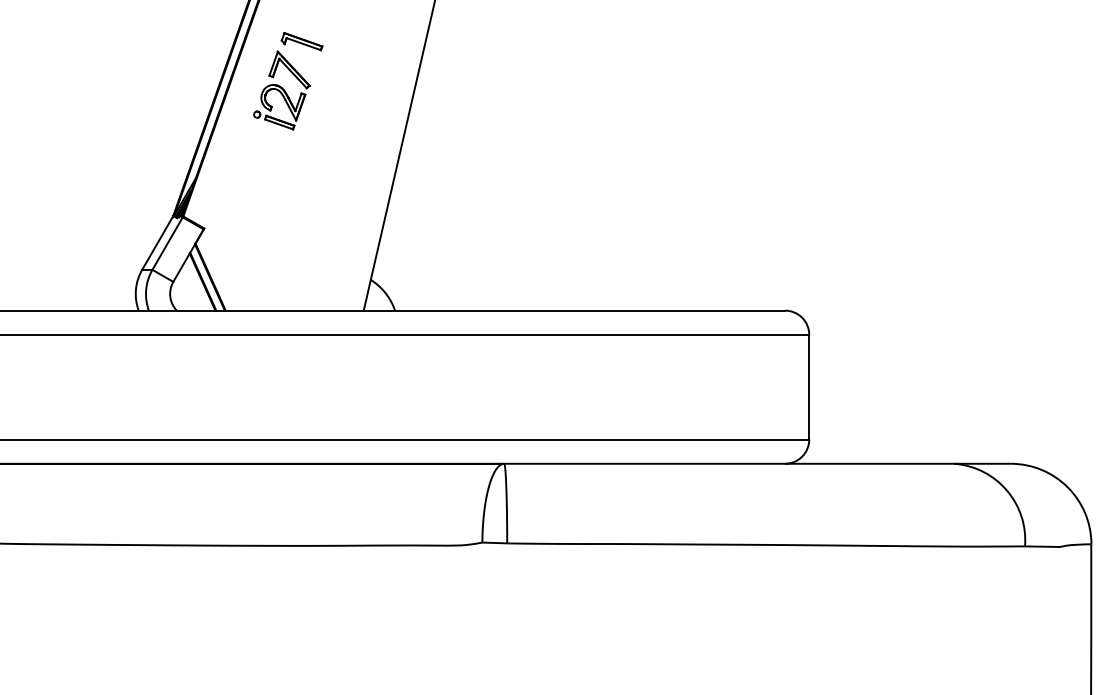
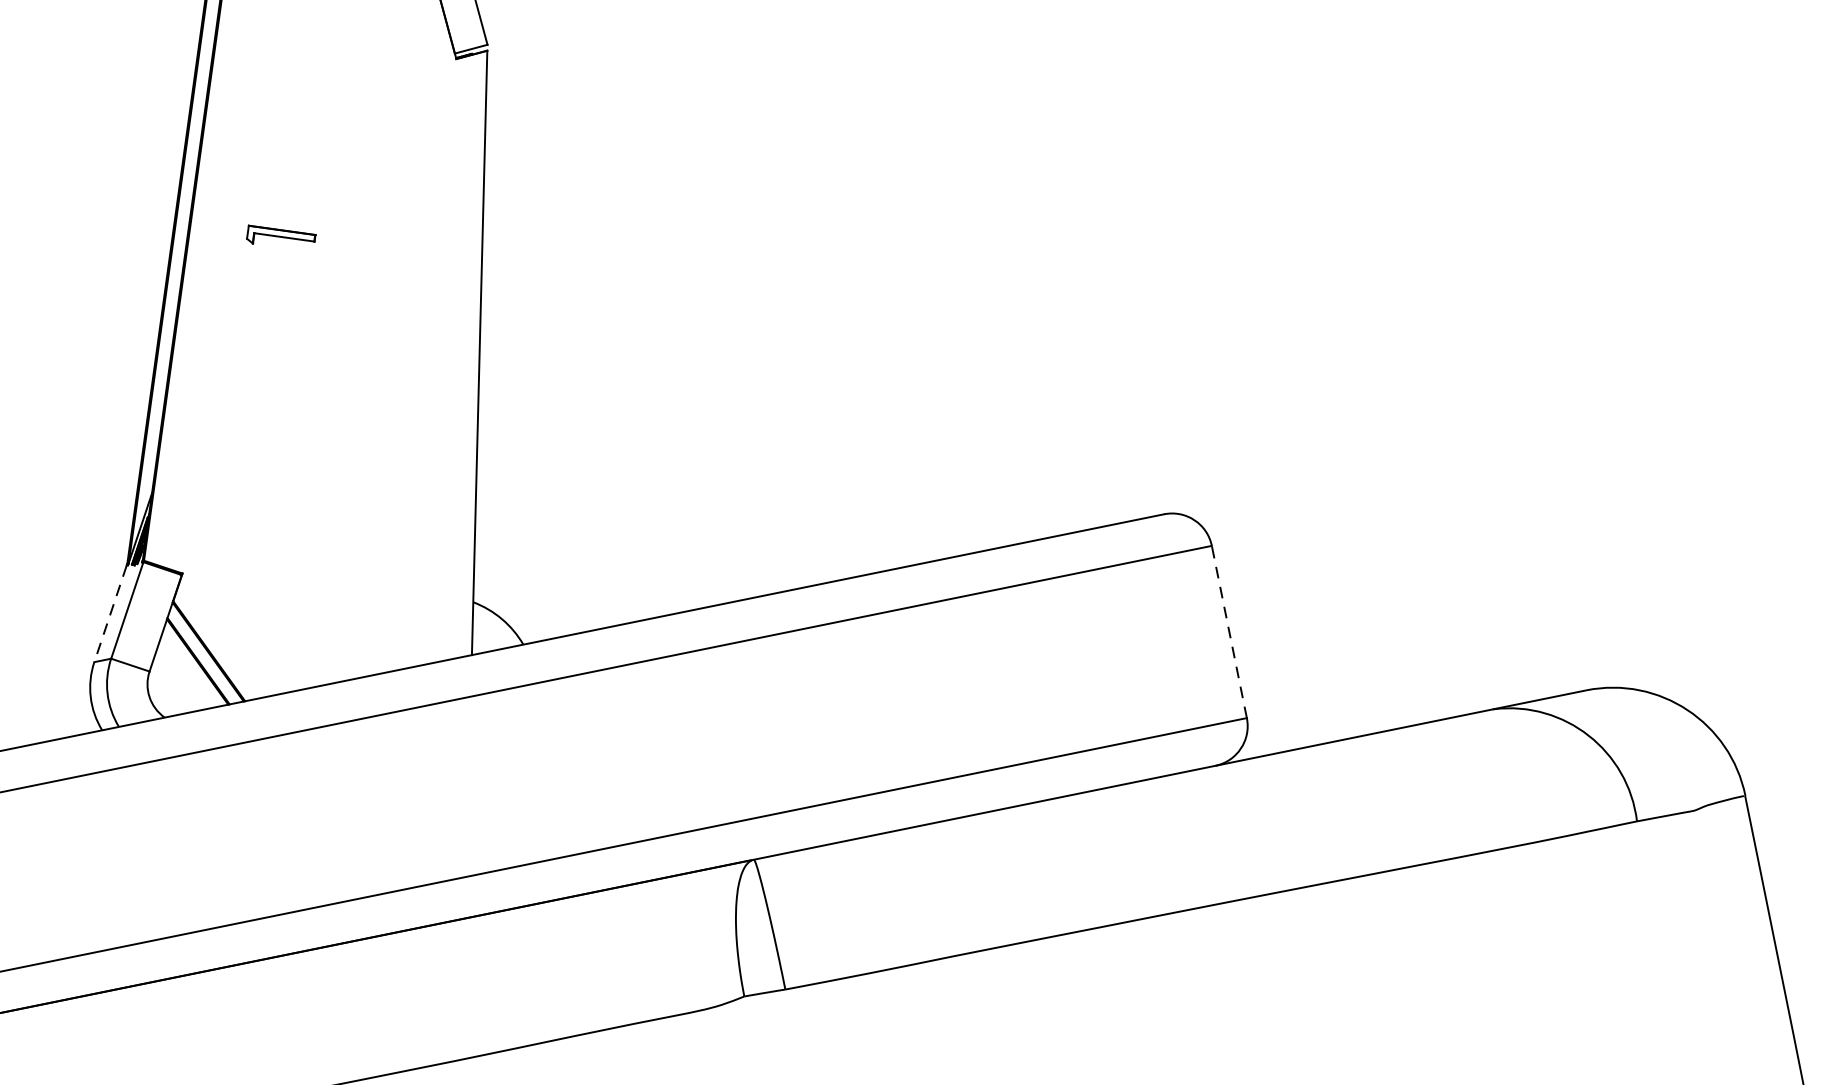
part: (281, 90) -> (263, 320), removed
line: (157, 244) -> (111, 615), solid -> dashed
line: (809, 386) -> (1229, 630), solid -> dashed

